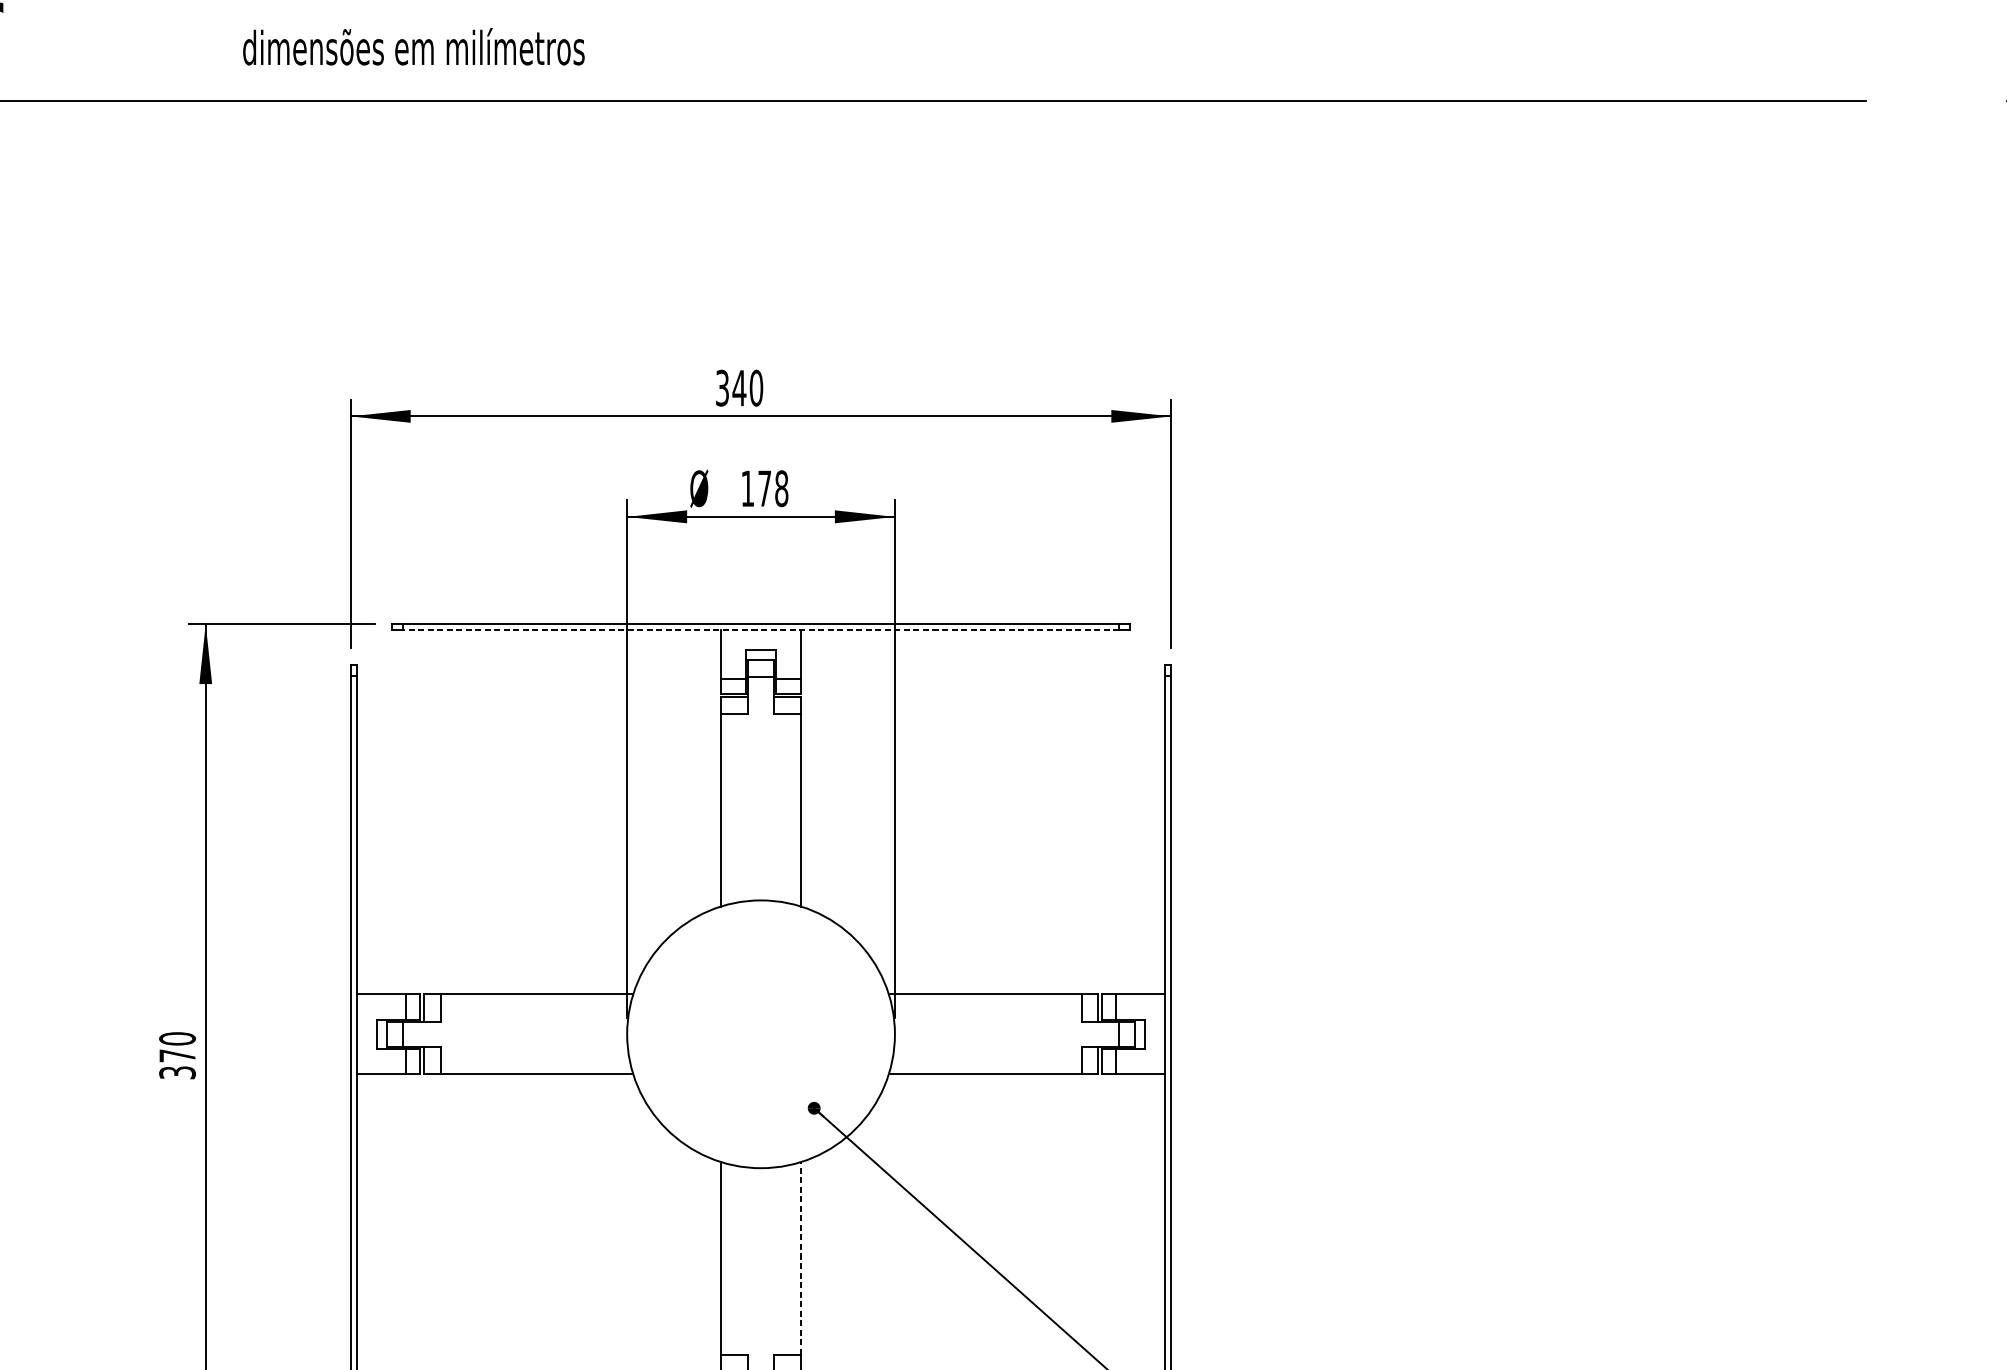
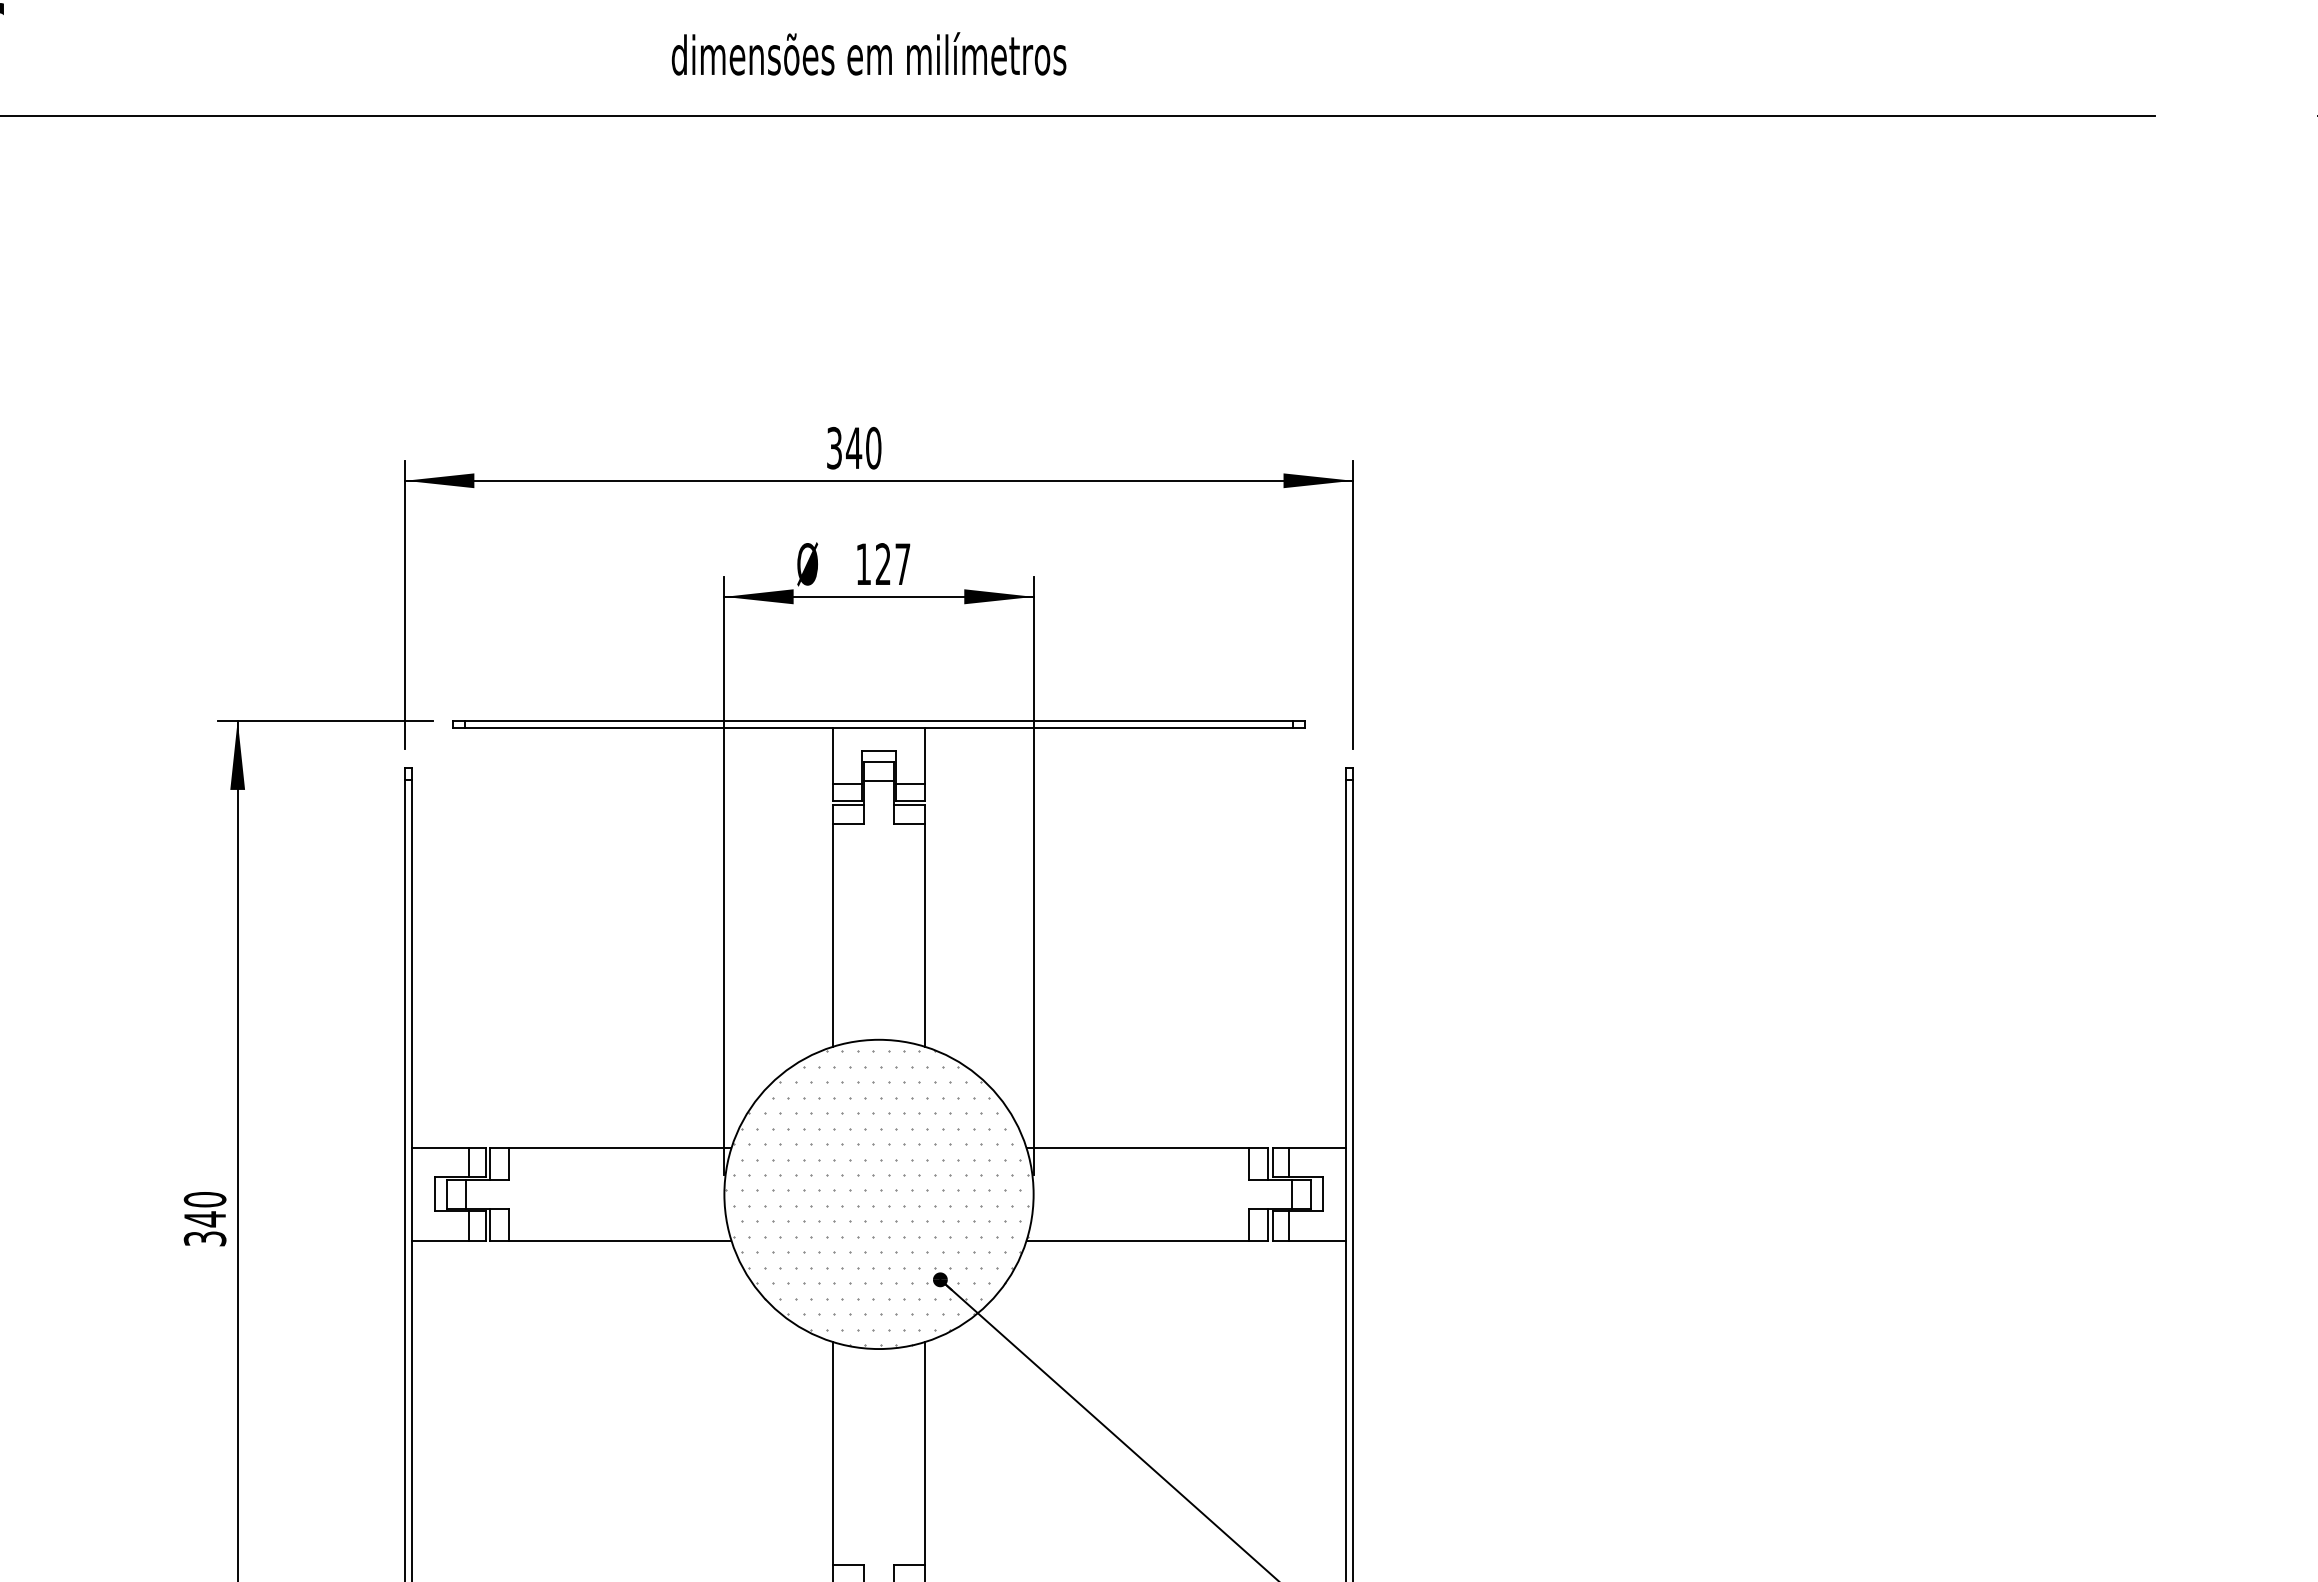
text: (413, 46) -> (868, 53), moved
text: (772, 488) -> (892, 564), 178 -> 127
line: (761, 630) -> (879, 727), dashed -> solid
hatch: (758, 1037) -> (876, 1198), added
text: (176, 1056) -> (204, 1219), 370 -> 340
line: (801, 1257) -> (925, 1452), dashed -> solid

